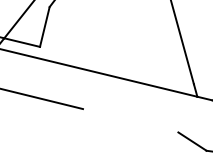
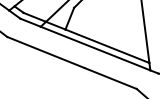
line: (116, 64) -> (107, 45), added
line: (130, 120) -> (110, 78), added

